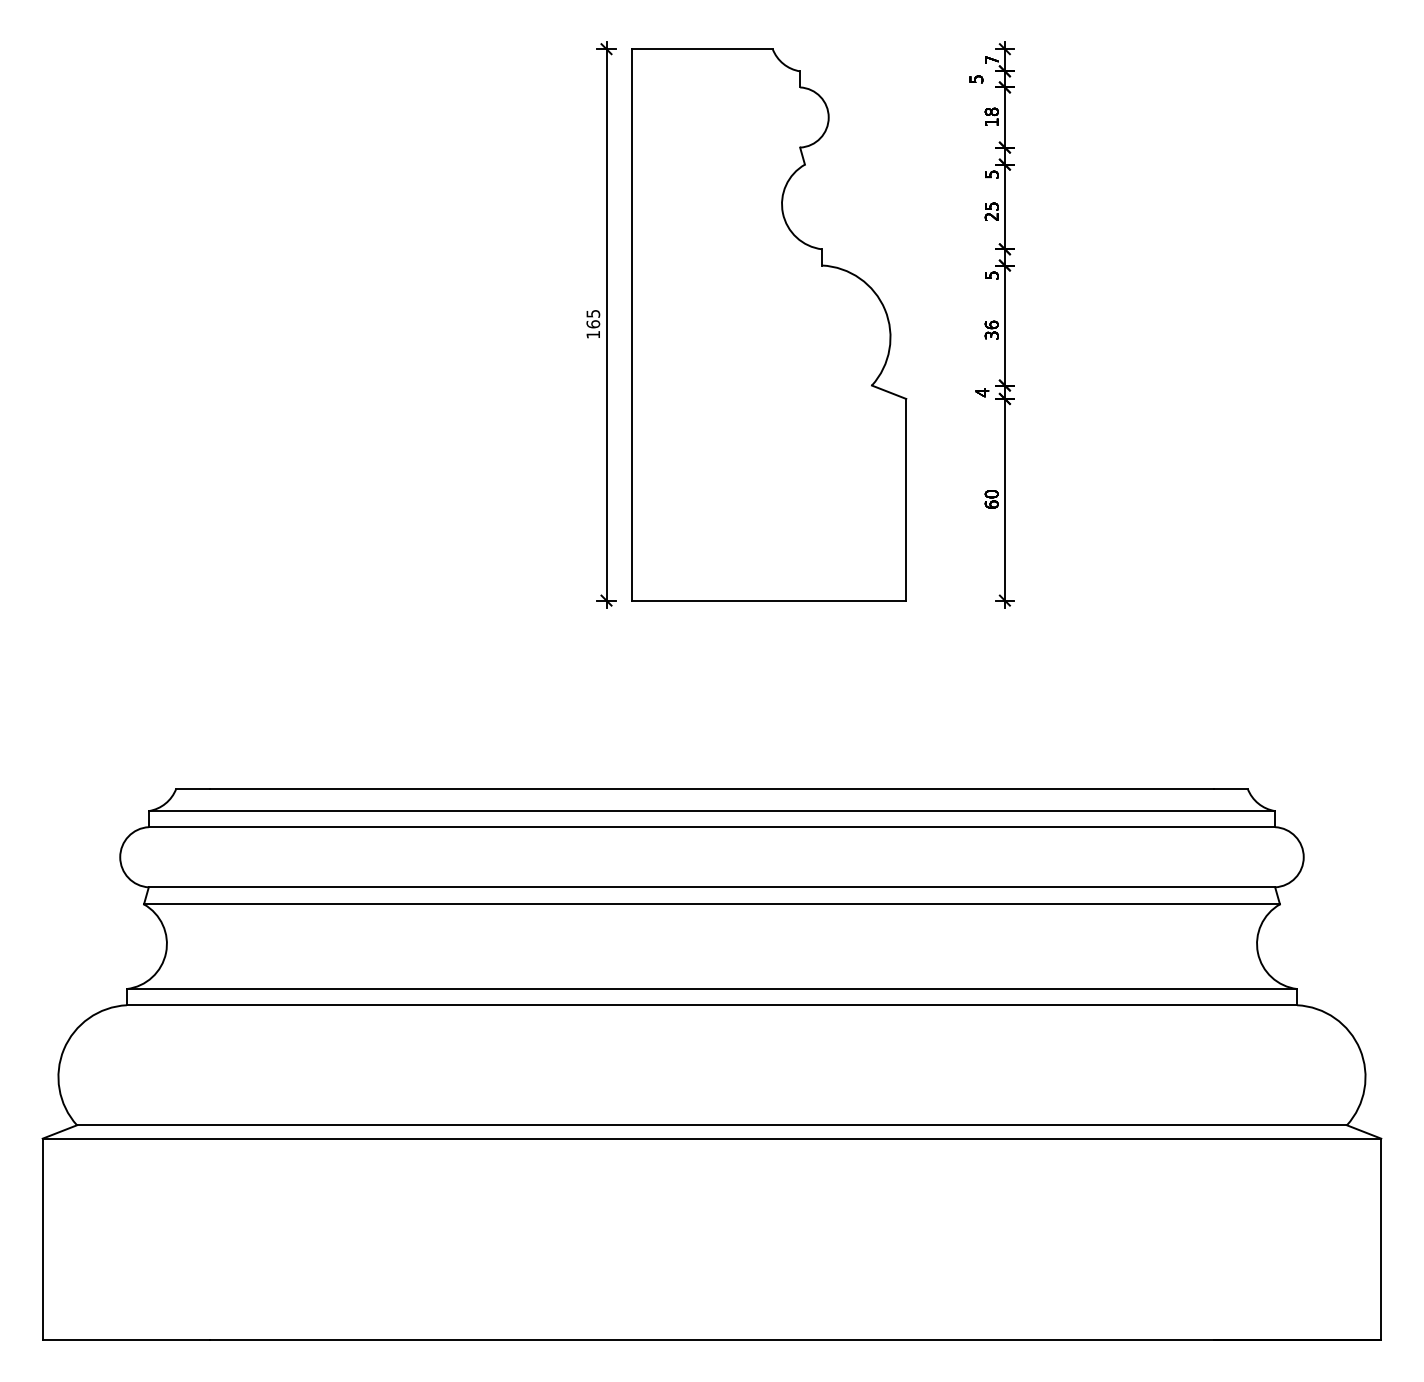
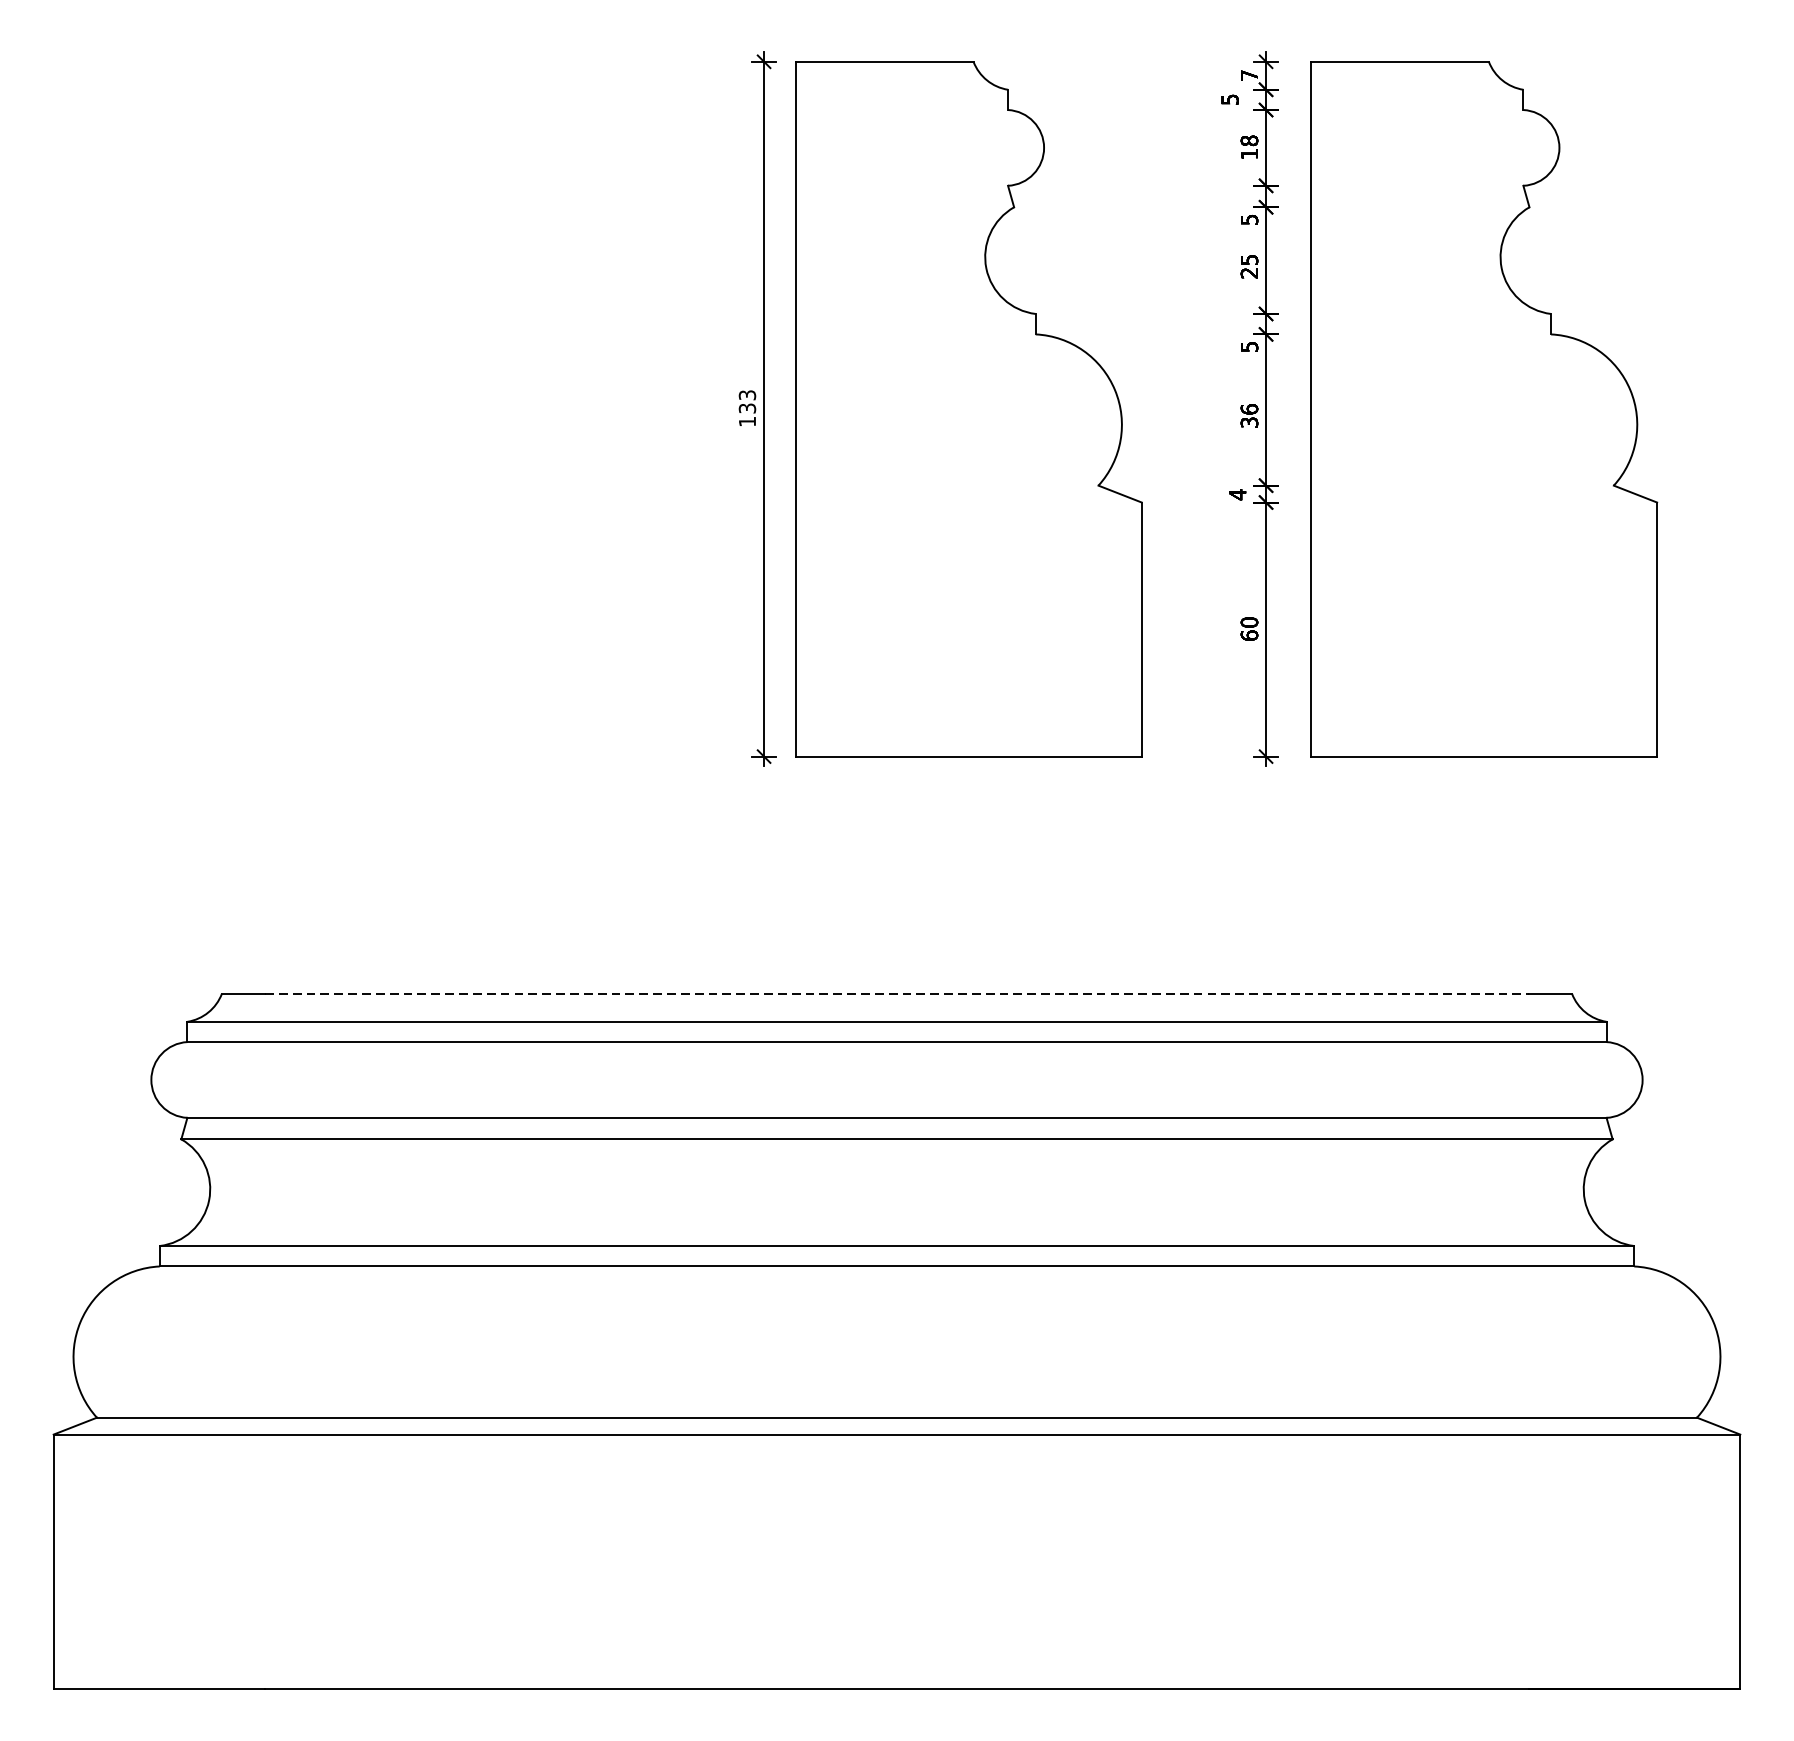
text: (593, 319) -> (747, 402), 165 -> 133
part: (1178, 324) -> (1484, 408), added
line: (711, 788) -> (896, 993), solid -> dashed

